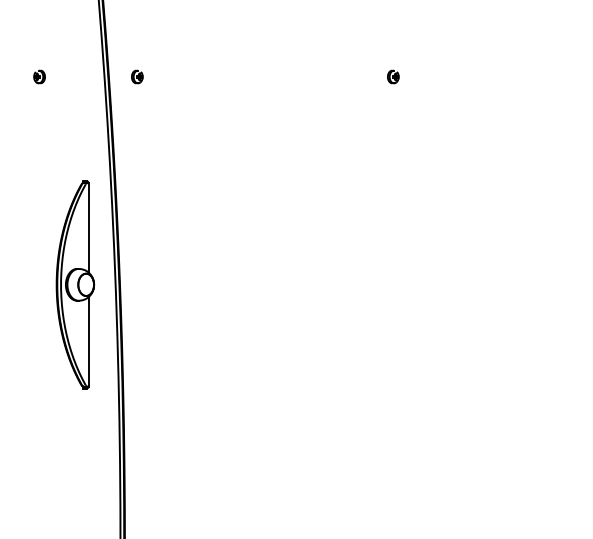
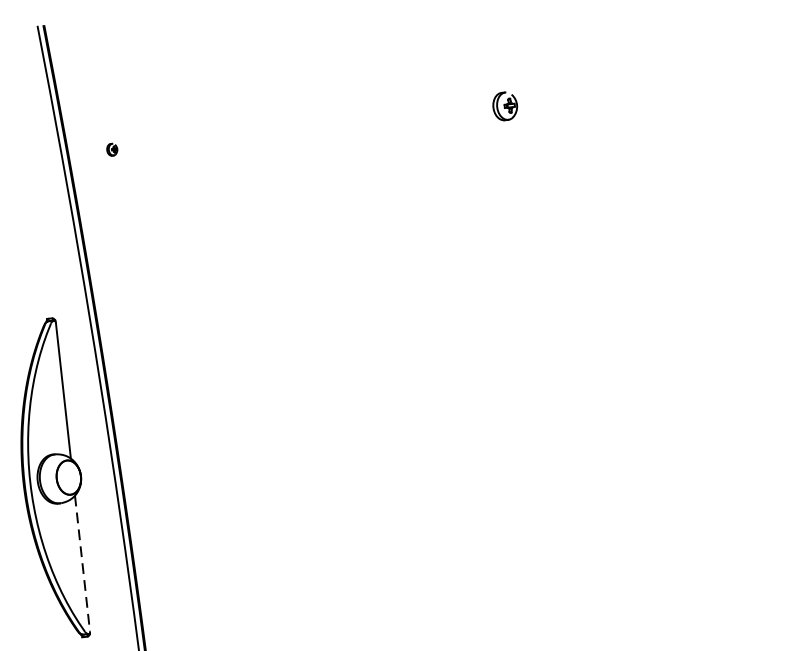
part: (137, 76) -> (112, 148), size x0.6
part: (393, 76) -> (505, 105), size x1.4
line: (88, 341) -> (81, 564), solid -> dashed

